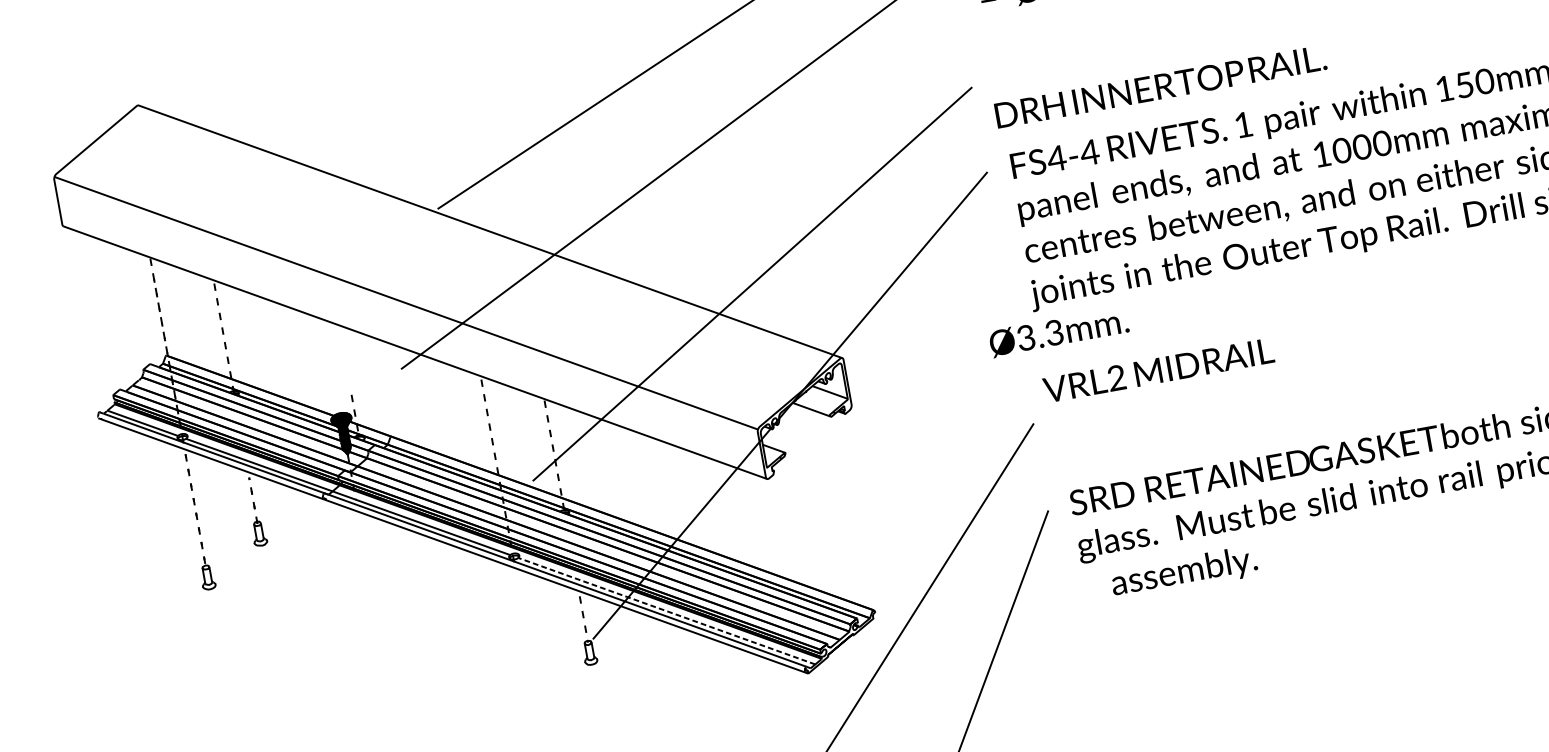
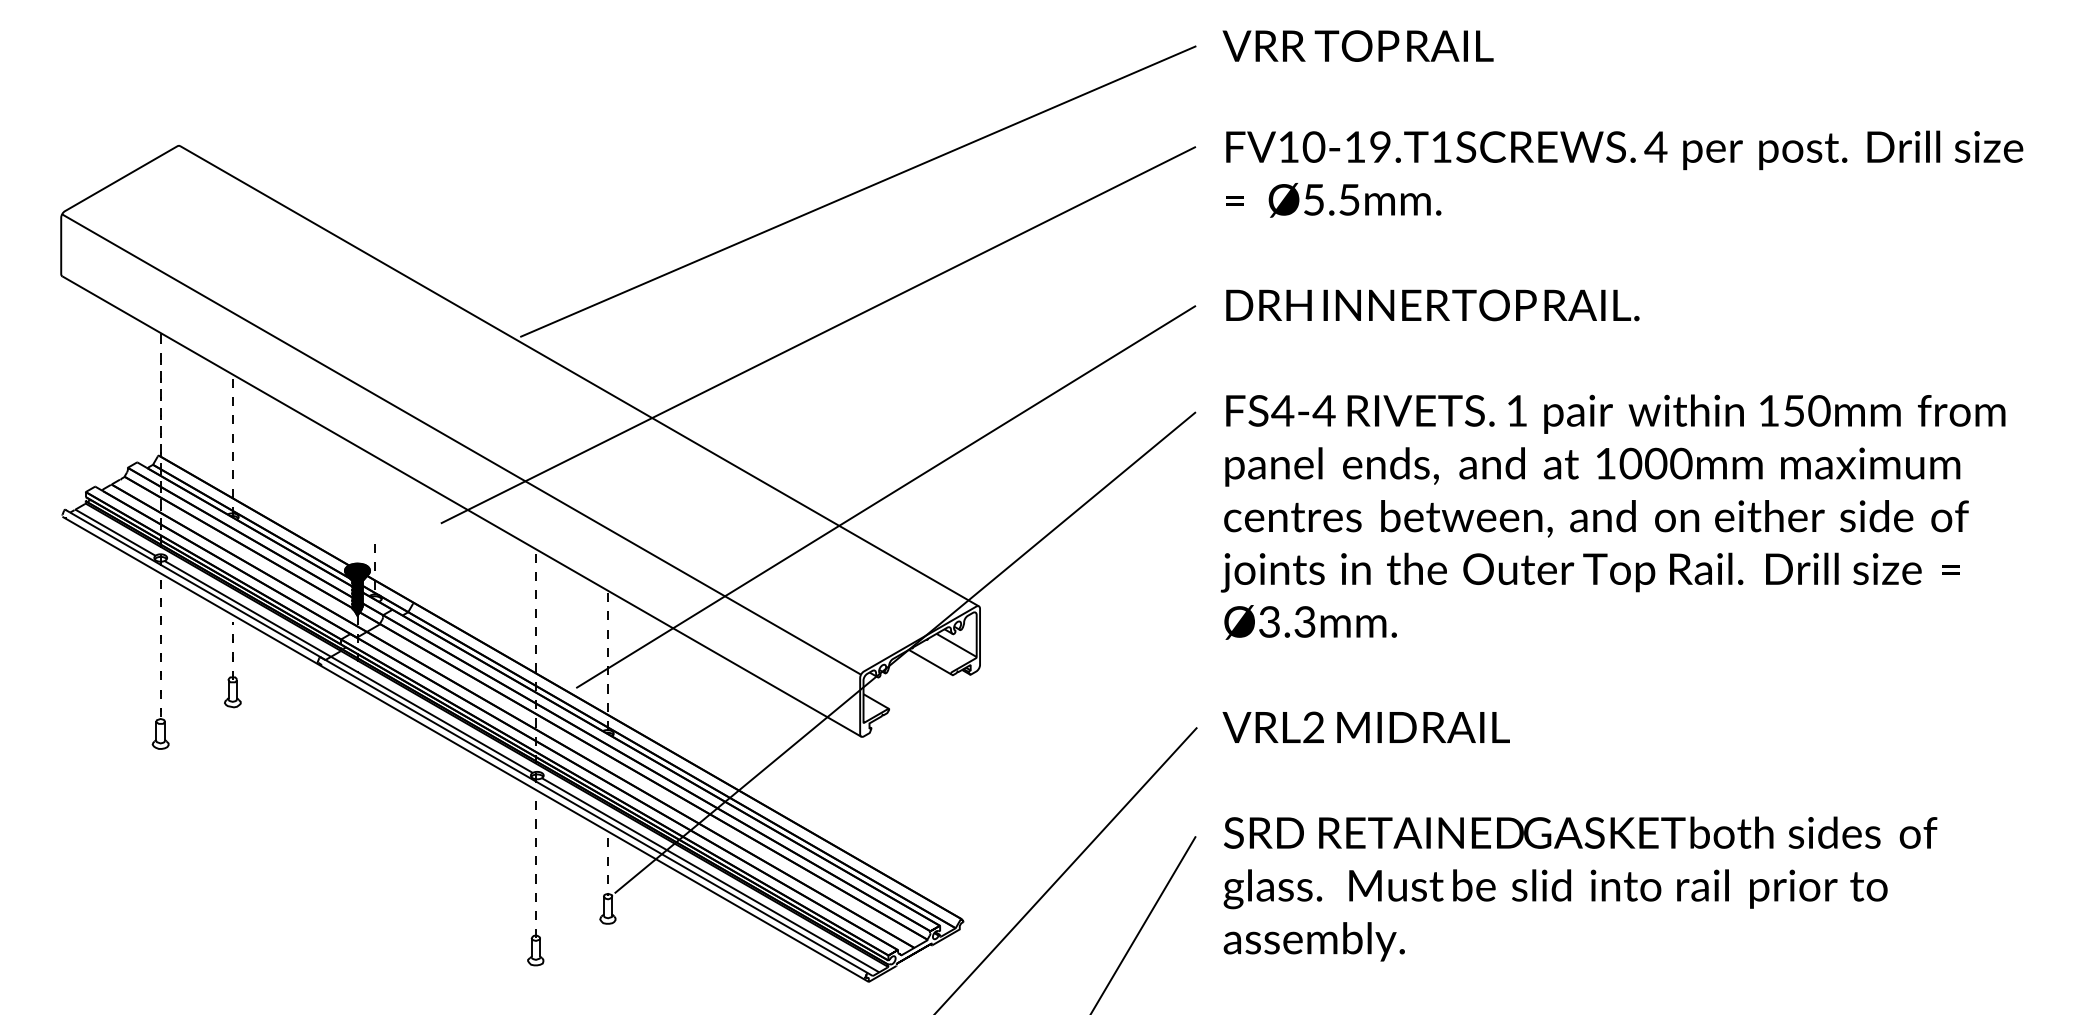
text: (1160, 86) -> (1432, 305), moved
text: (1058, 332) -> (1310, 622), moved
text: (1157, 369) -> (1365, 726), moved
text: (1183, 572) -> (1313, 941), moved
line: (666, 611) -> (710, 875), dashed -> solid
part: (528, 642) -> (535, 883), added

